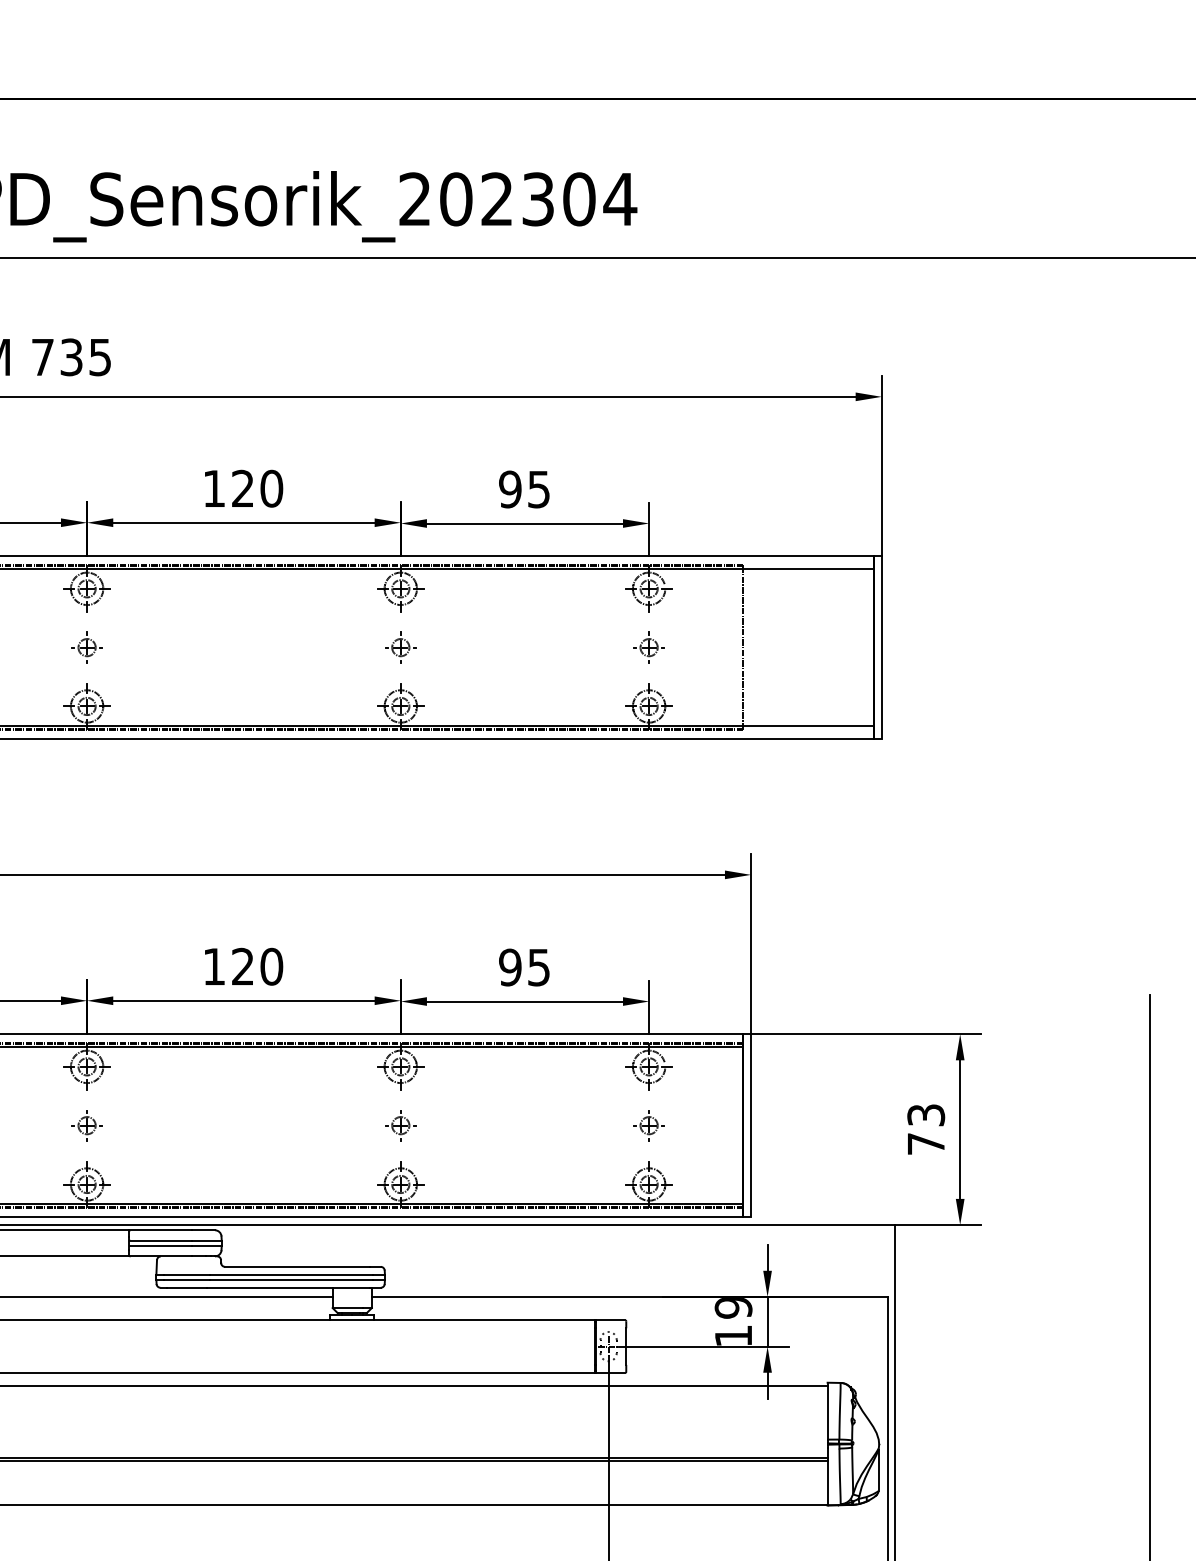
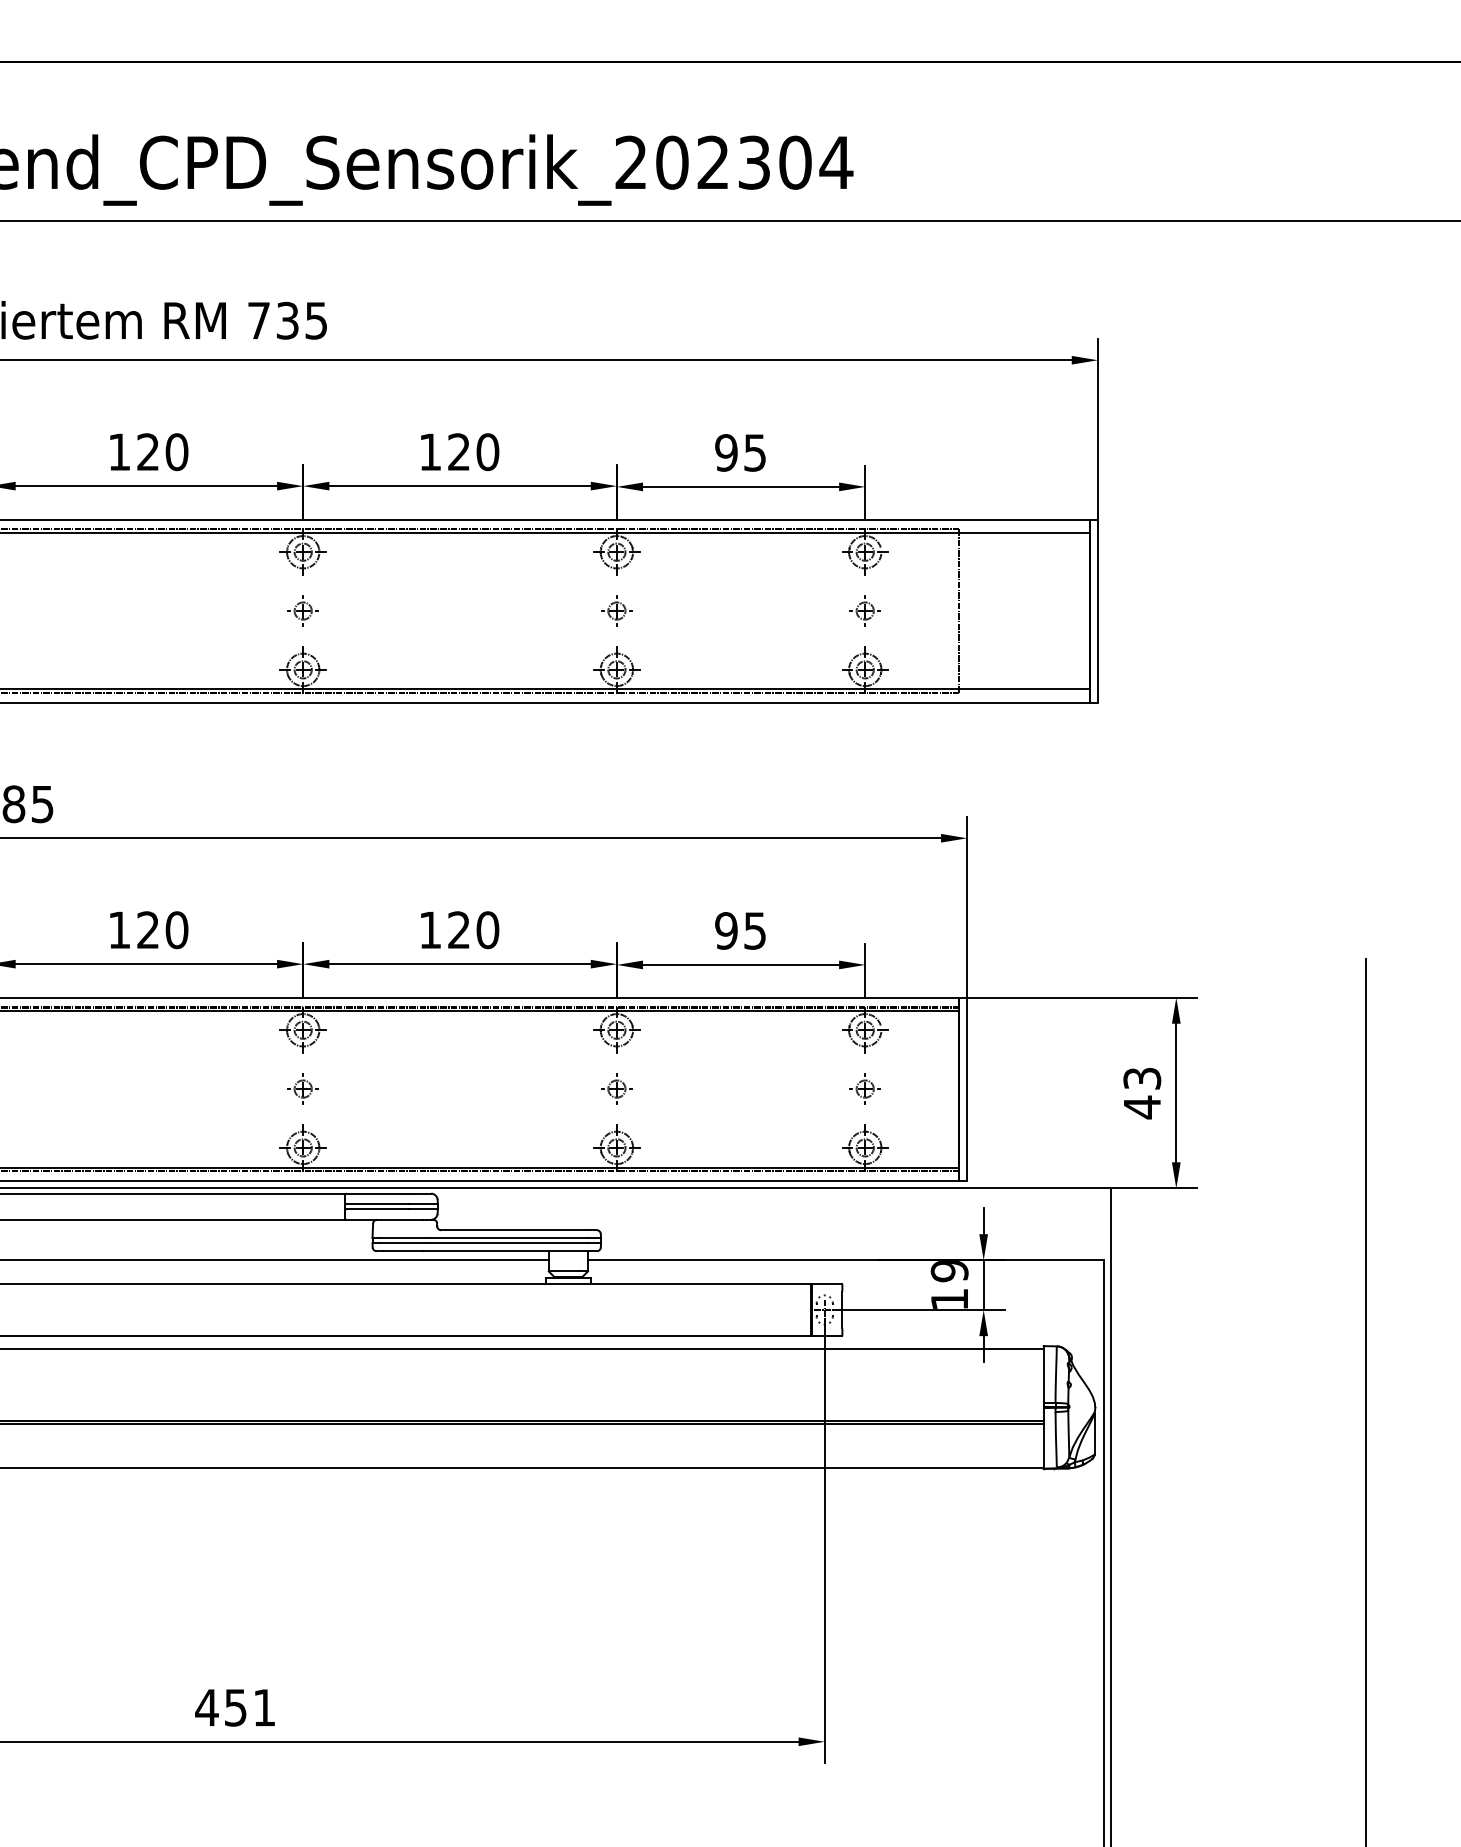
text: (926, 1144) -> (1142, 1107), 73 -> 43

